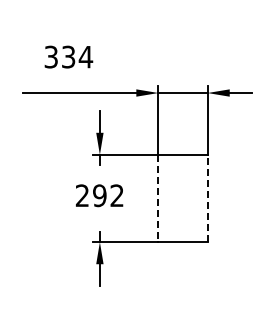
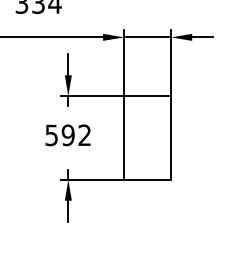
text: (81, 195) -> (50, 135), 292 -> 592
line: (158, 198) -> (124, 137), dashed -> solid
line: (207, 198) -> (170, 137), dashed -> solid

